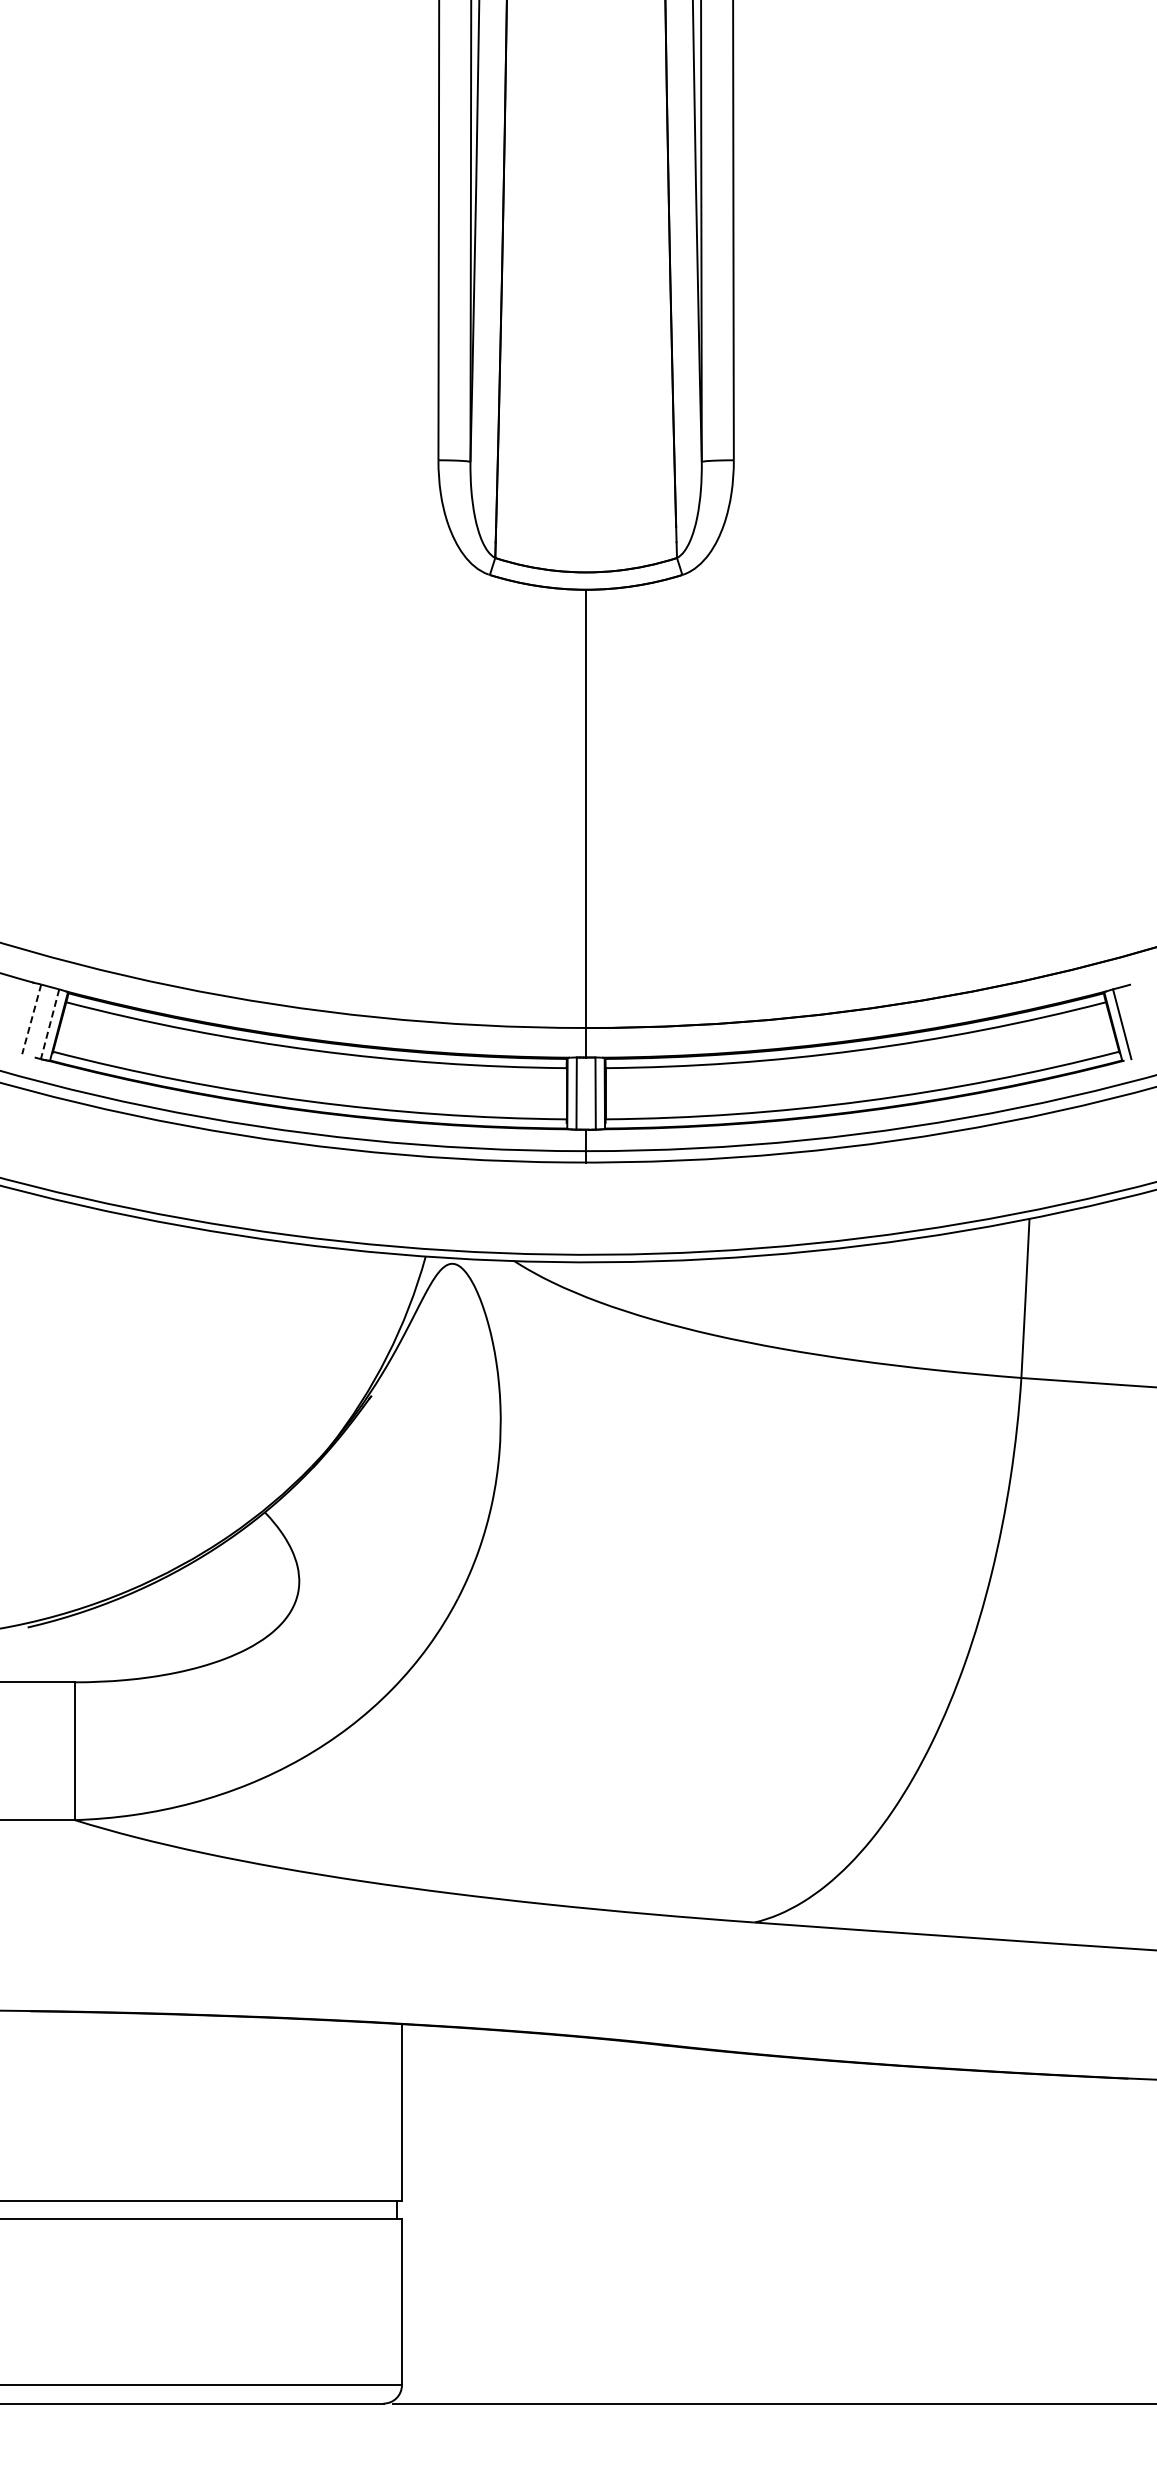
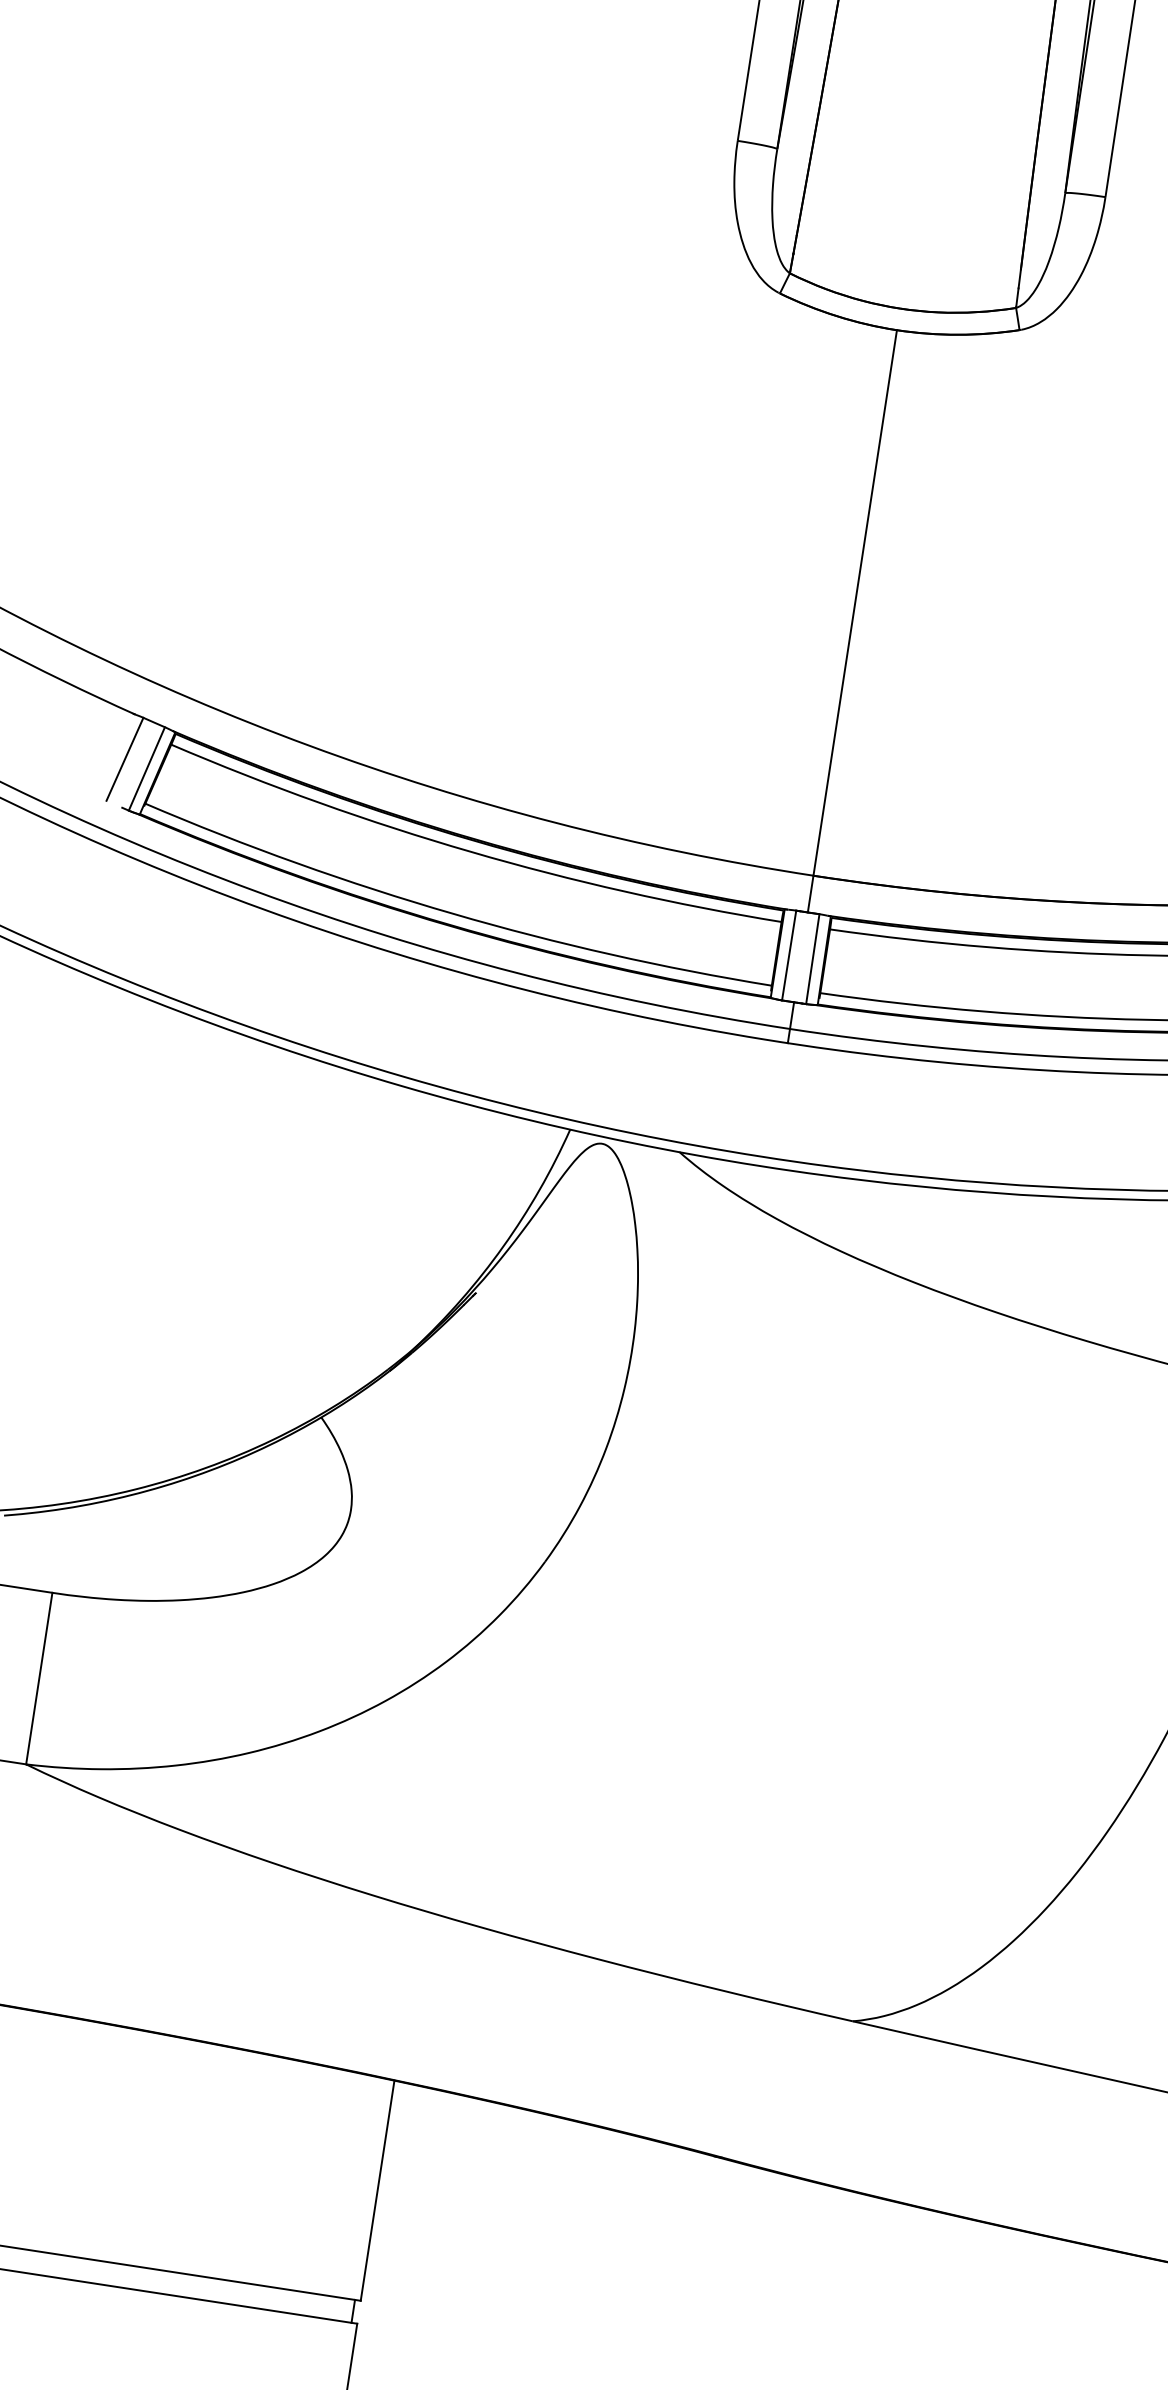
line: (31, 1019) -> (124, 759), dashed -> solid
line: (49, 1024) -> (146, 769), dashed -> solid

